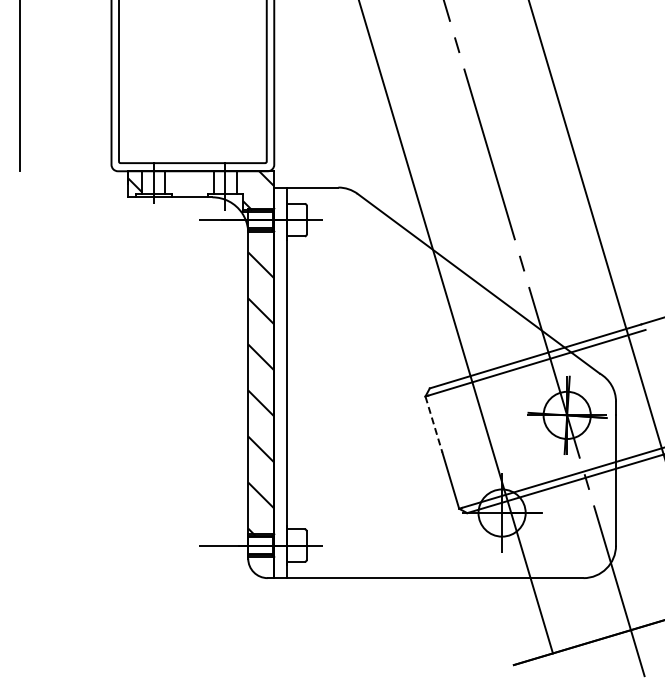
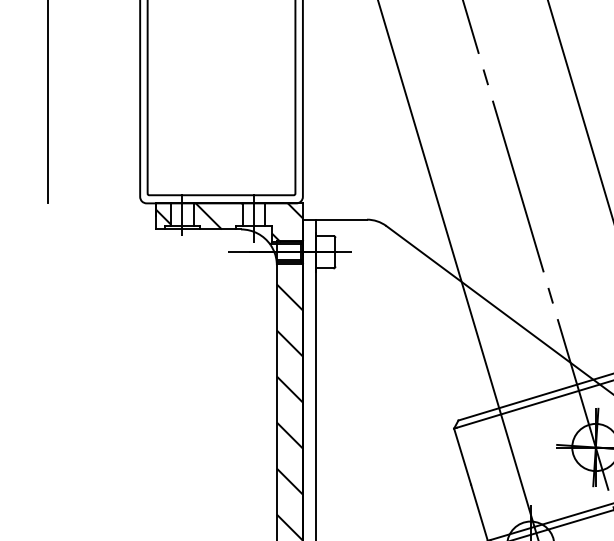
hatch: (190, 184) -> (219, 216), added
line: (434, 425) -> (463, 457), dashed -> solid

